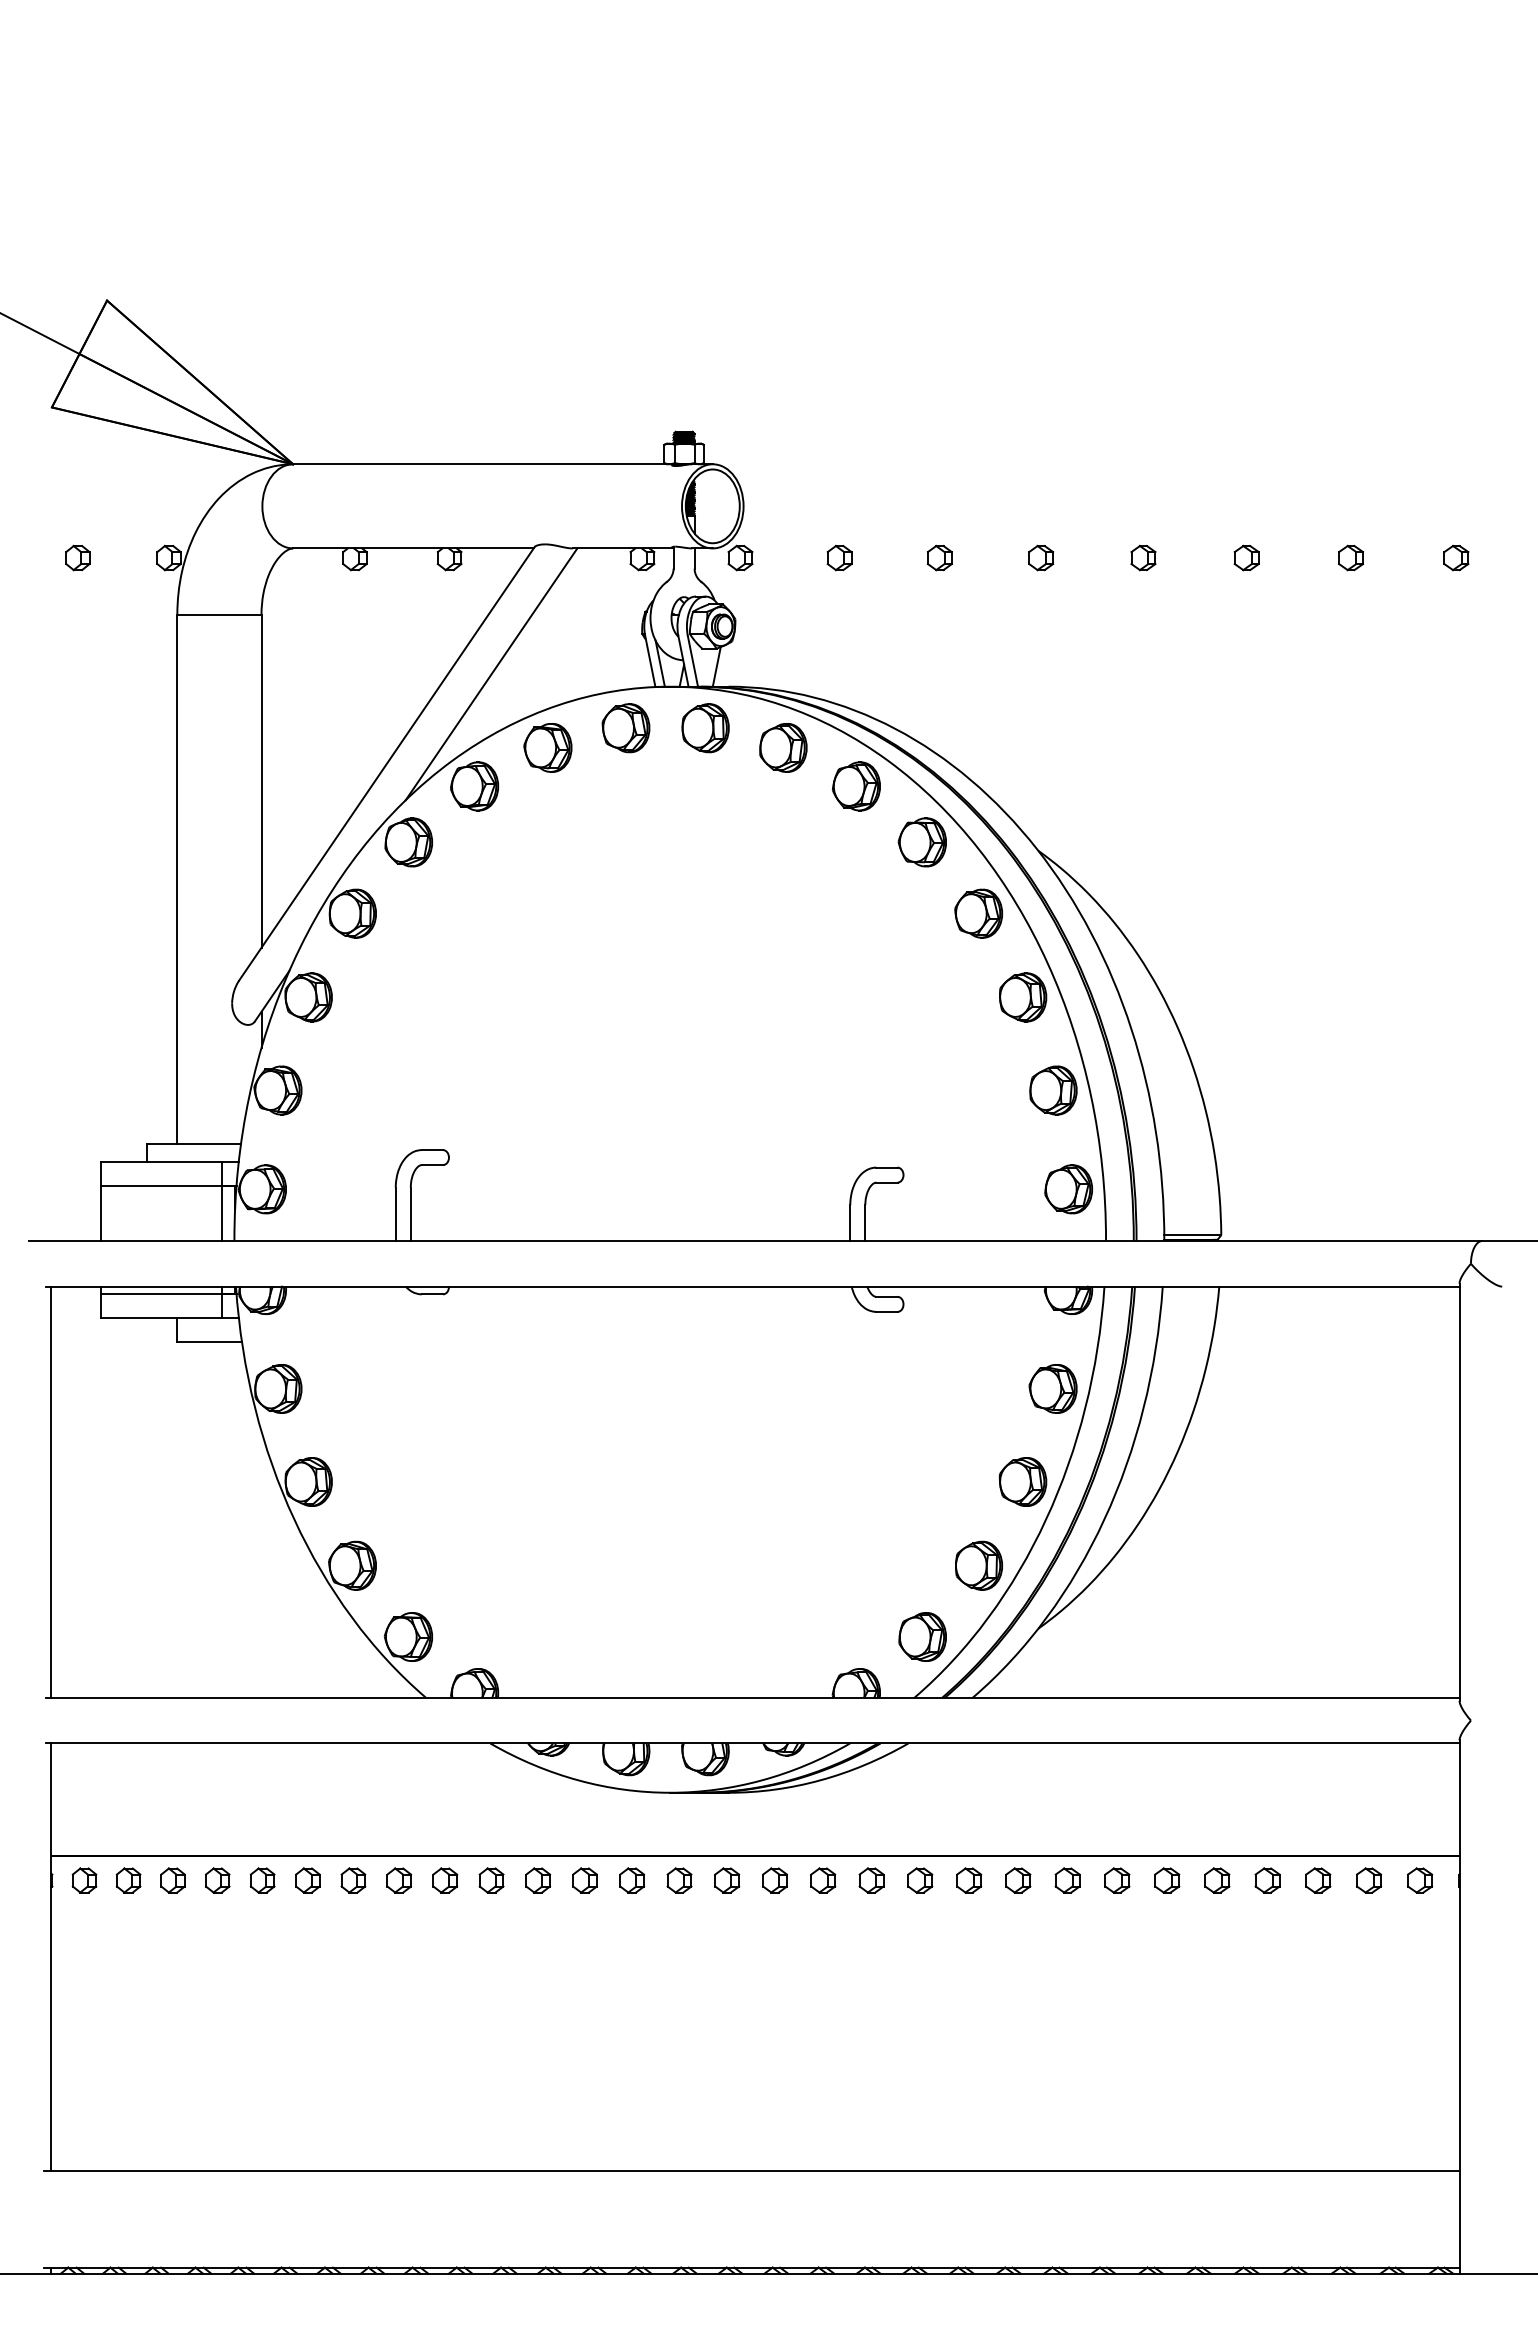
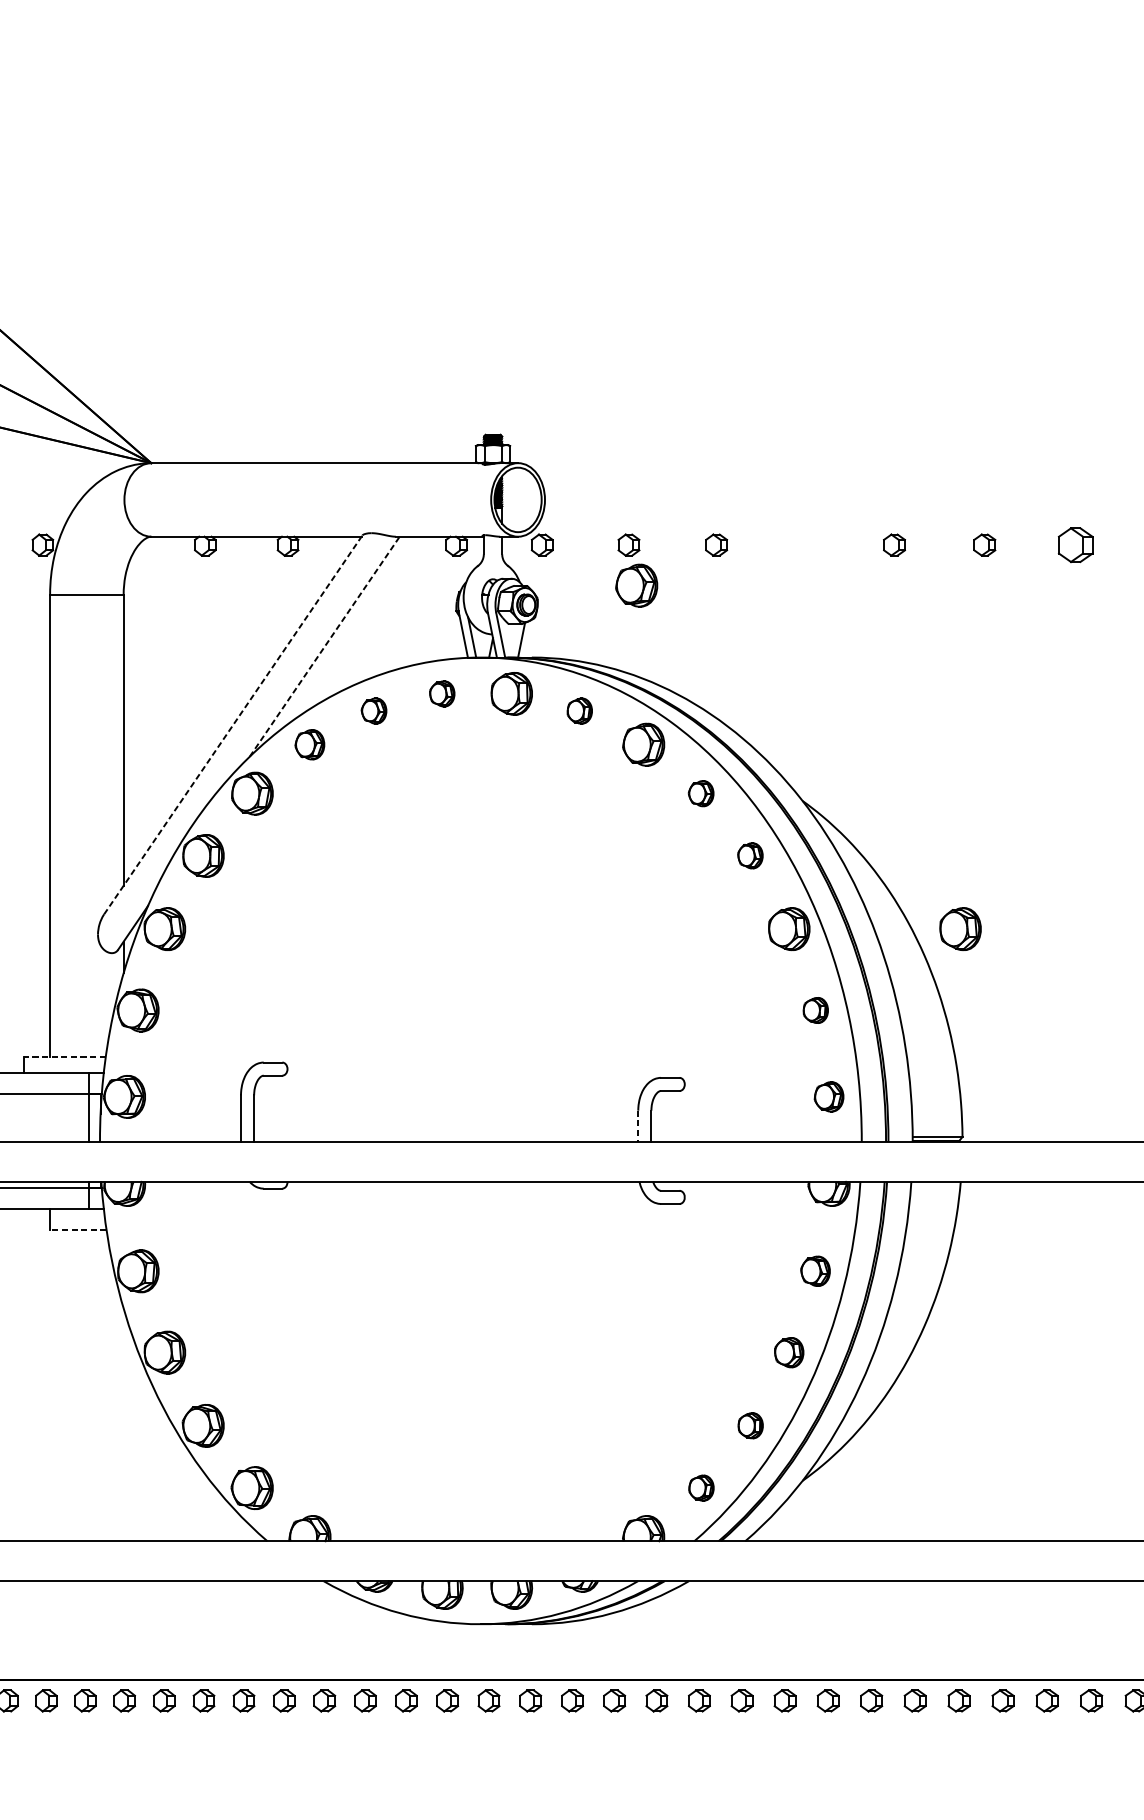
part: (1041, 557) -> (805, 544), removed
part: (1351, 557) -> (1076, 544), size x1.6
part: (848, 604) -> (636, 585), added
line: (491, 673) -> (324, 646), solid -> dashed
part: (625, 728) -> (441, 694), size x0.6
part: (547, 747) -> (373, 710), size x0.6
part: (783, 747) -> (579, 710), size x0.6
line: (387, 763) -> (233, 724), solid -> dashed
part: (474, 786) -> (309, 744), size x0.7
part: (921, 842) -> (700, 793), size x0.6
part: (978, 913) -> (750, 855), size x0.6
part: (1219, 997) -> (960, 929), added
part: (1053, 1090) -> (815, 1010), size x0.6
line: (194, 1143) -> (65, 1056), solid -> dashed
part: (1068, 1189) -> (828, 1097), size x0.7
line: (850, 1223) -> (638, 1126), solid -> dashed
line: (209, 1341) -> (78, 1229), solid -> dashed
part: (1052, 1388) -> (814, 1270), size x0.7
part: (1022, 1481) -> (788, 1352), size x0.7
part: (978, 1565) -> (750, 1425), size x0.6
part: (922, 1636) -> (701, 1487), size x0.6

